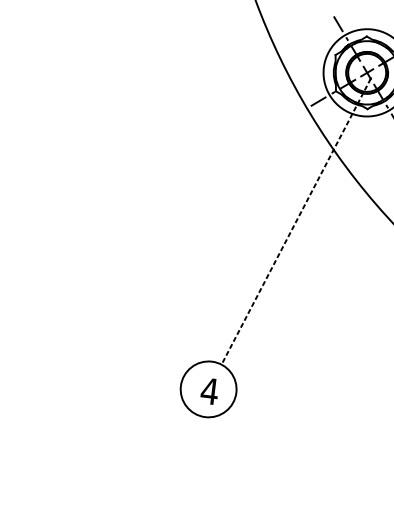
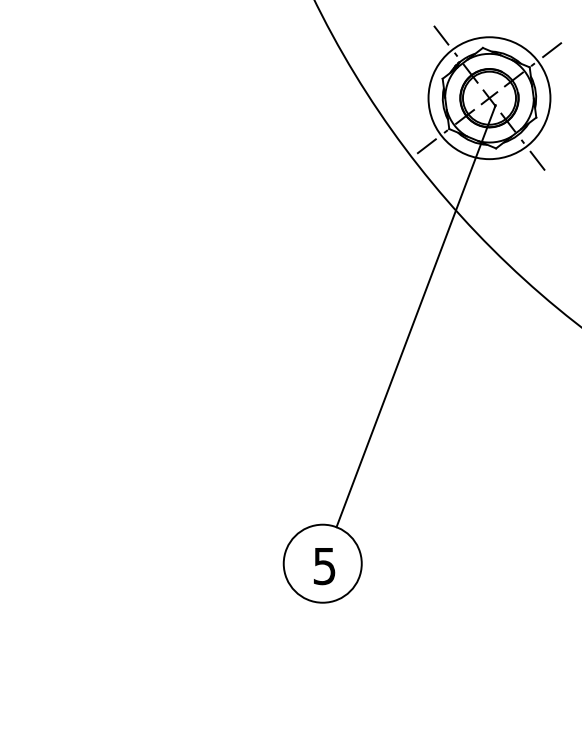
line: (295, 222) -> (415, 317), dashed -> solid
text: (209, 391) -> (324, 566), 4 -> 5

